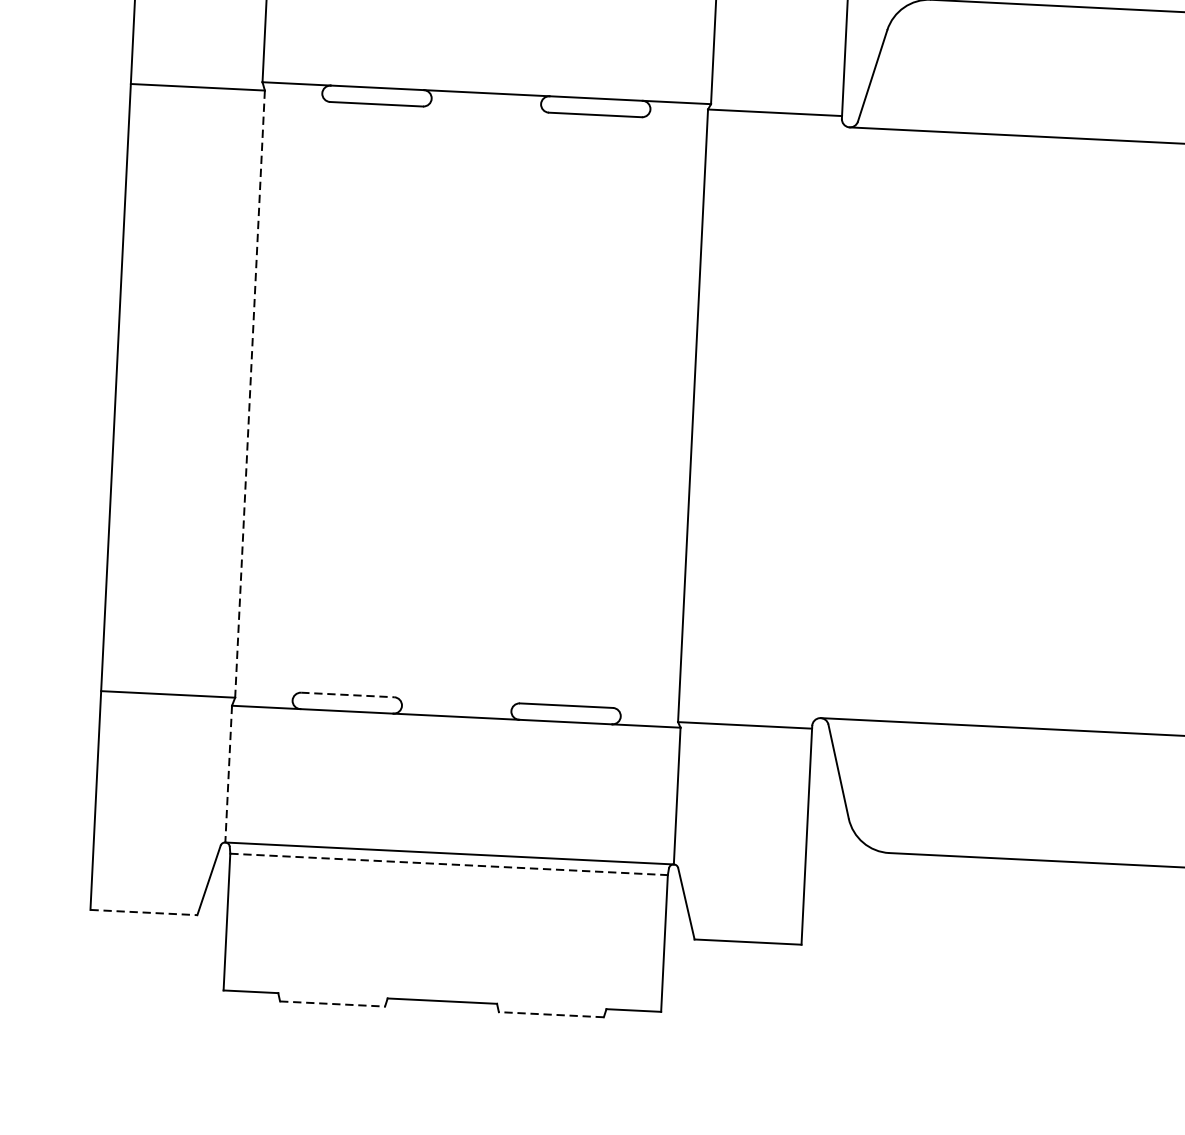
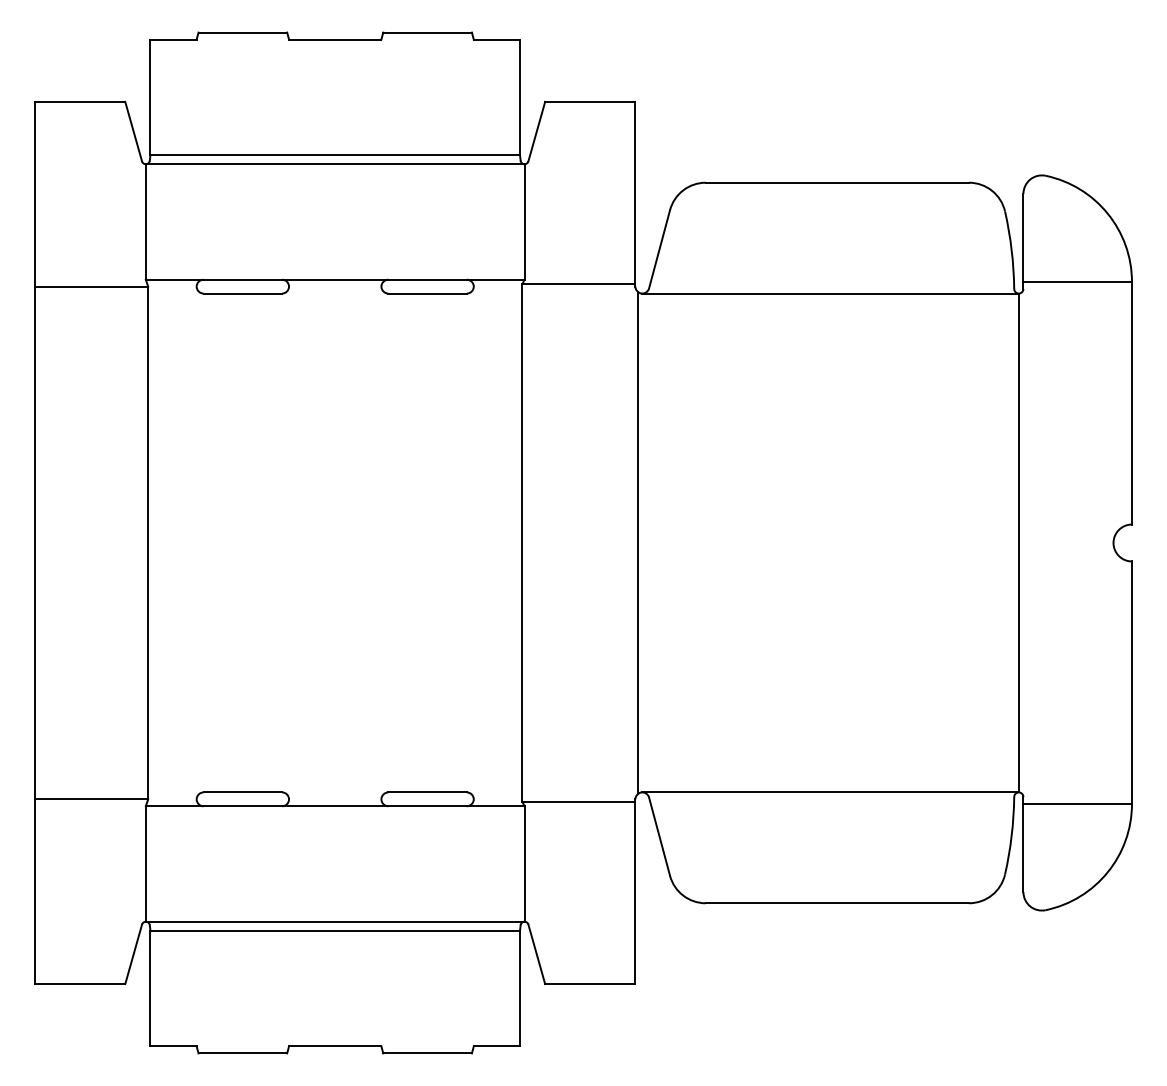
line: (250, 394) -> (148, 543), dashed -> solid
line: (829, 421) -> (637, 542), added
line: (348, 695) -> (243, 792), dashed -> solid
line: (228, 774) -> (145, 864), dashed -> solid
line: (449, 863) -> (335, 930), dashed -> solid
line: (144, 913) -> (80, 984), dashed -> solid
line: (333, 1004) -> (243, 1053), dashed -> solid
line: (551, 1014) -> (427, 1053), dashed -> solid

